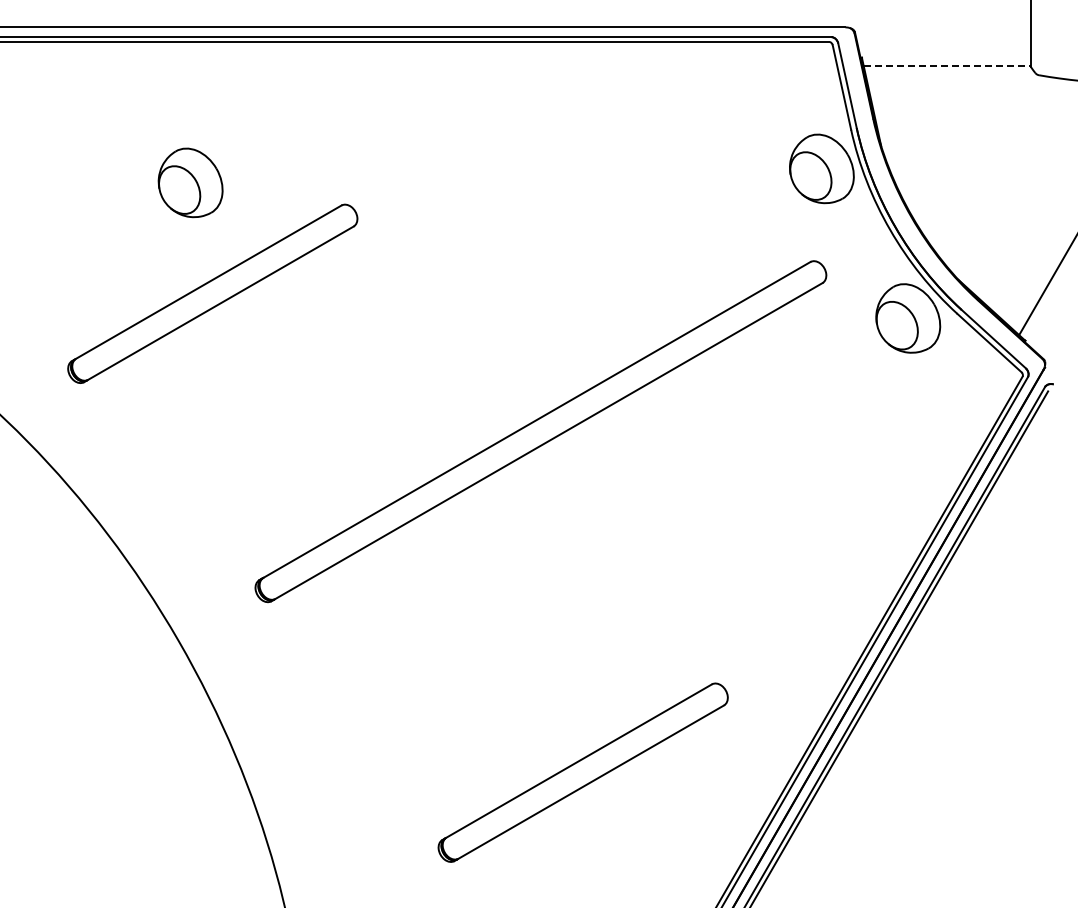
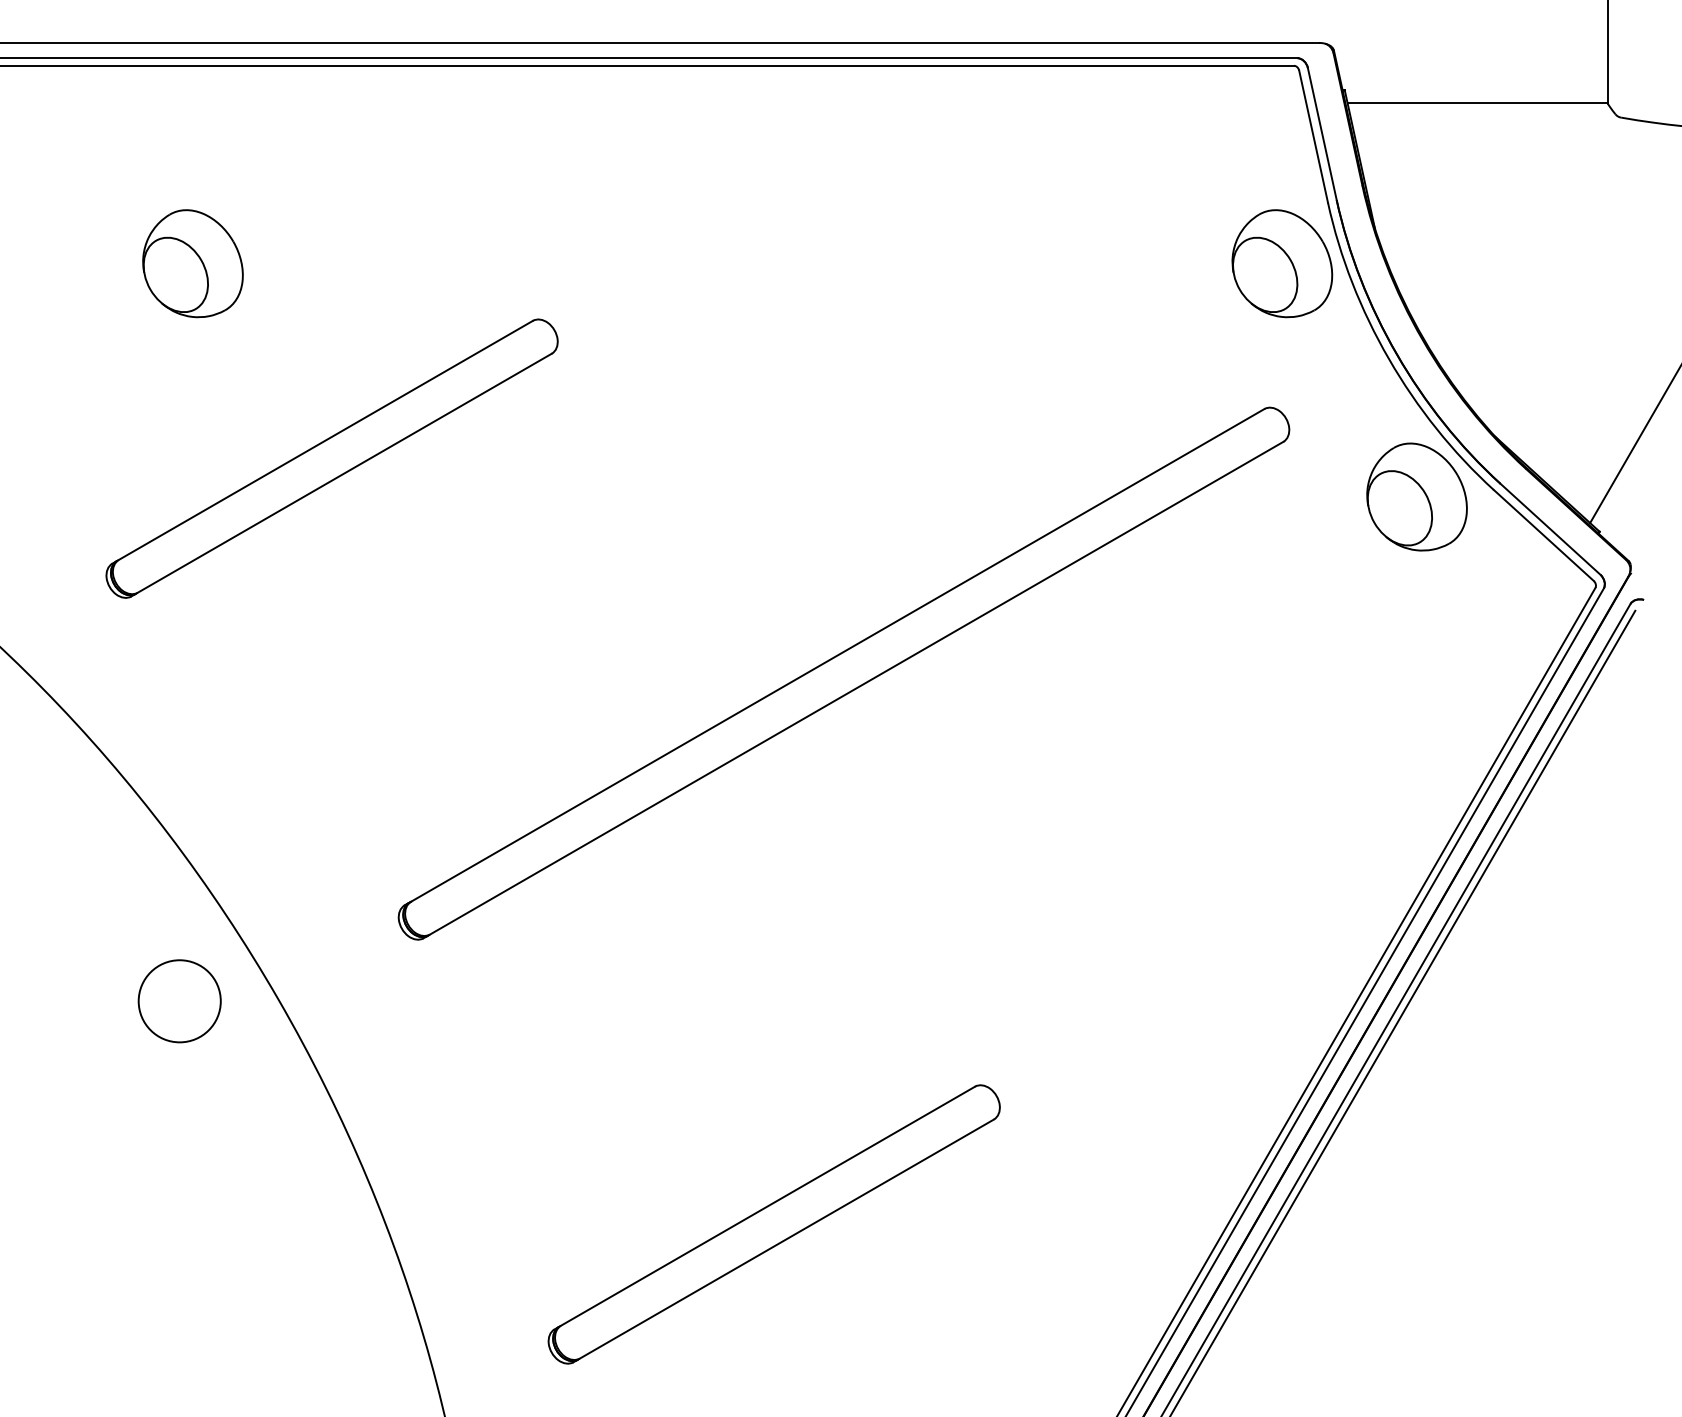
line: (947, 65) -> (1478, 102), dashed -> solid
part: (190, 182) -> (192, 263), moved
circle: (115, 641) -> (180, 1001), added
part: (582, 772) -> (773, 1224), moved

